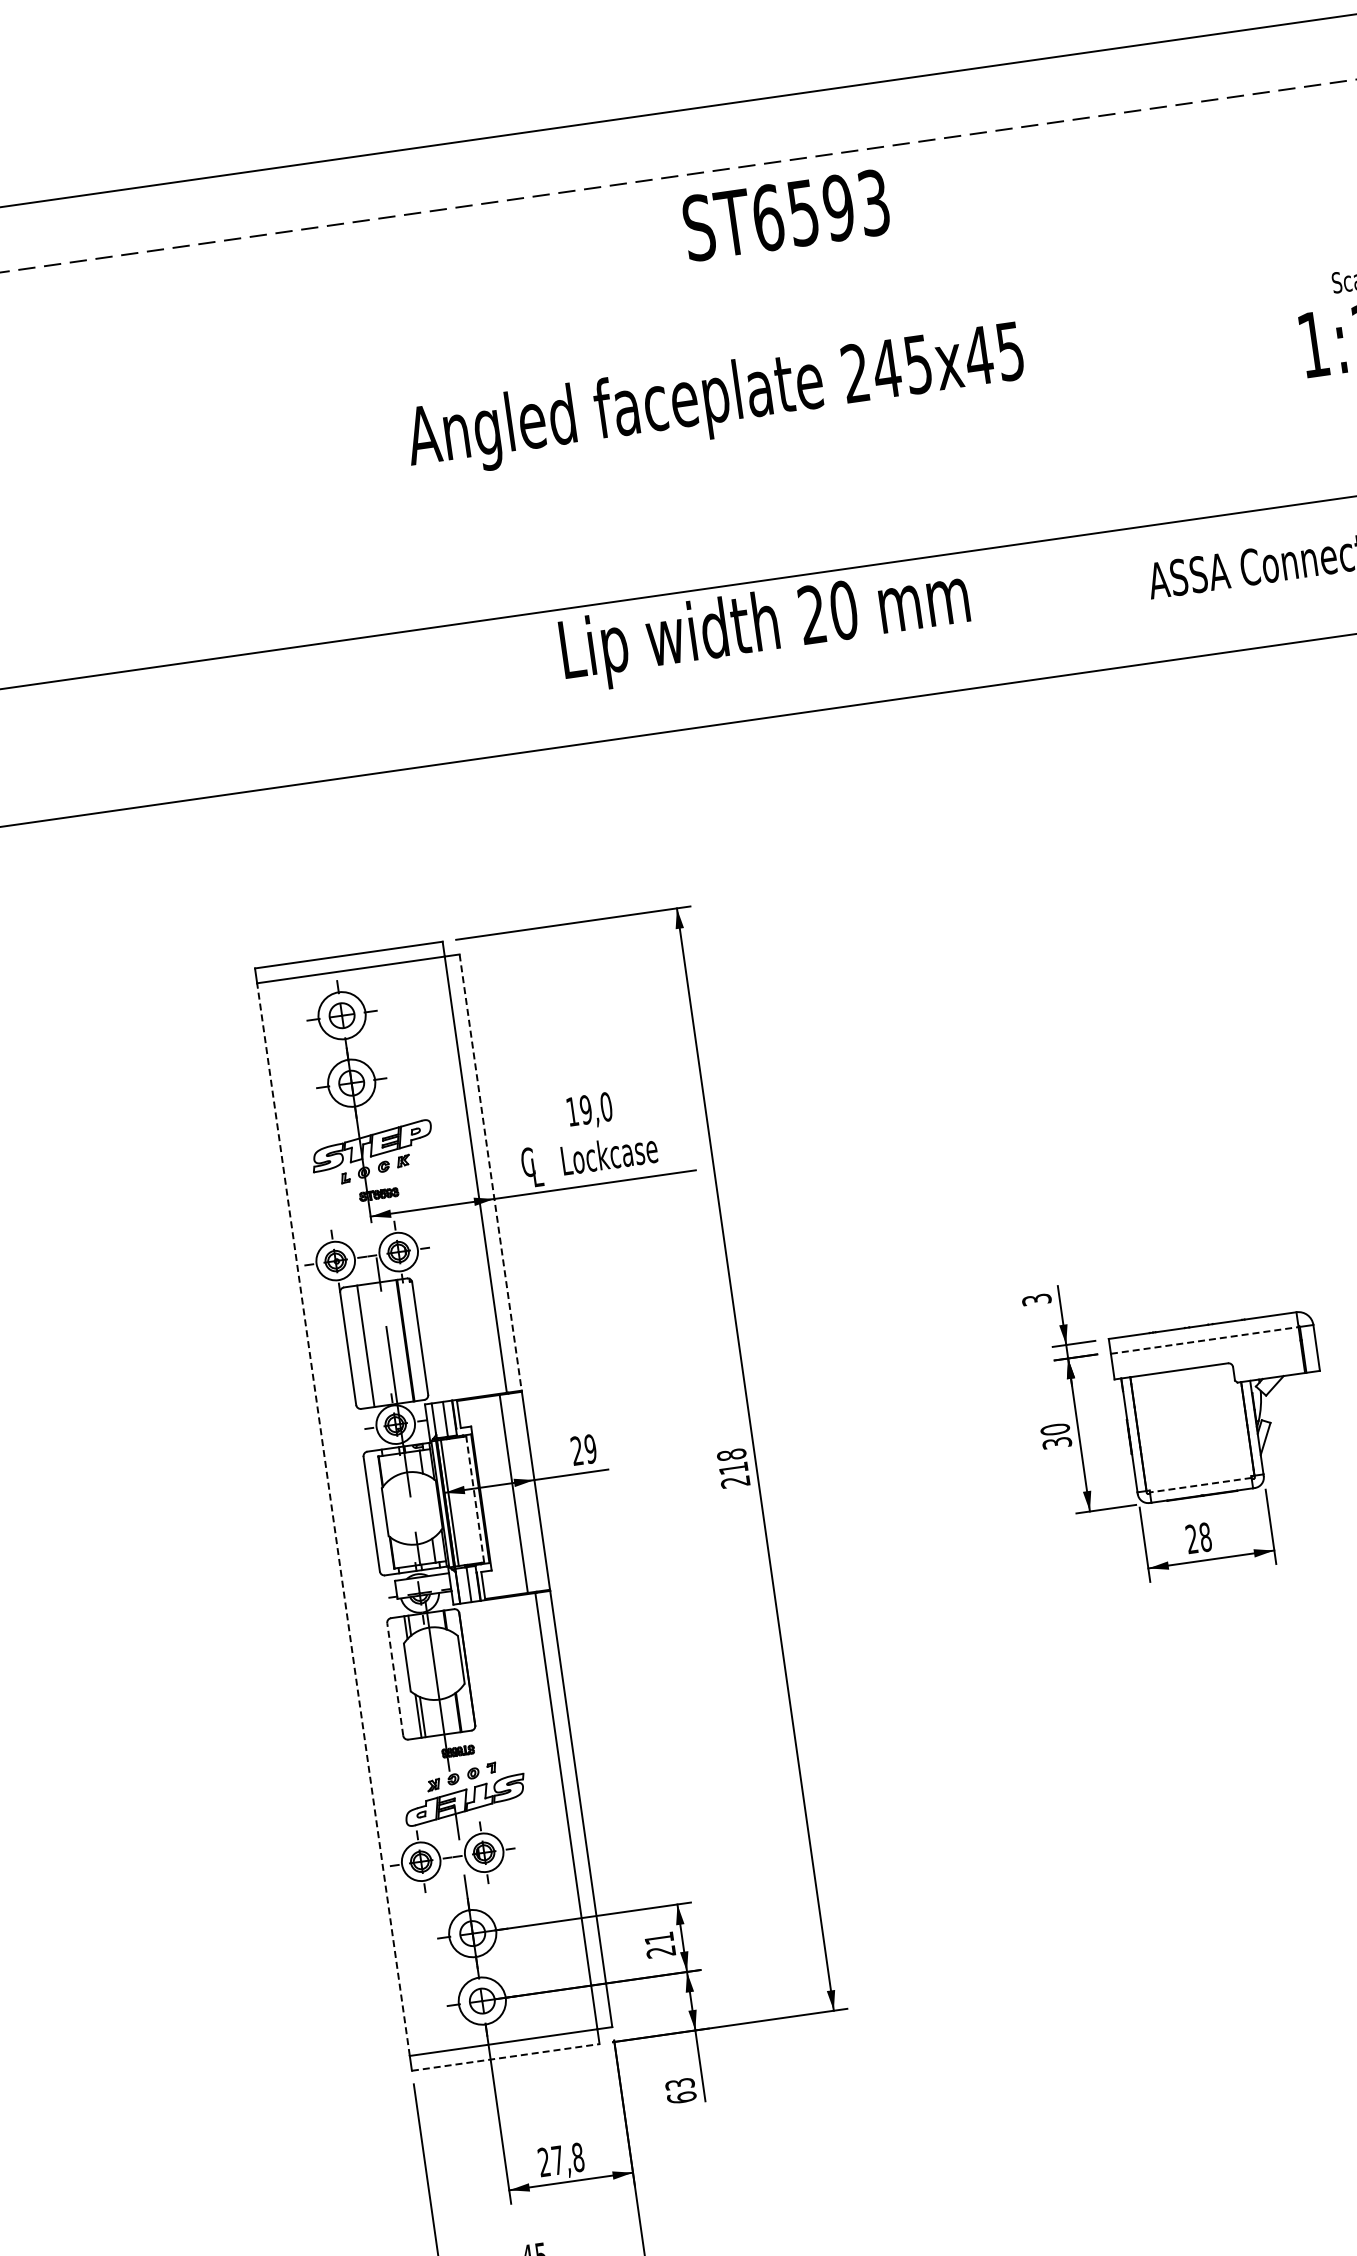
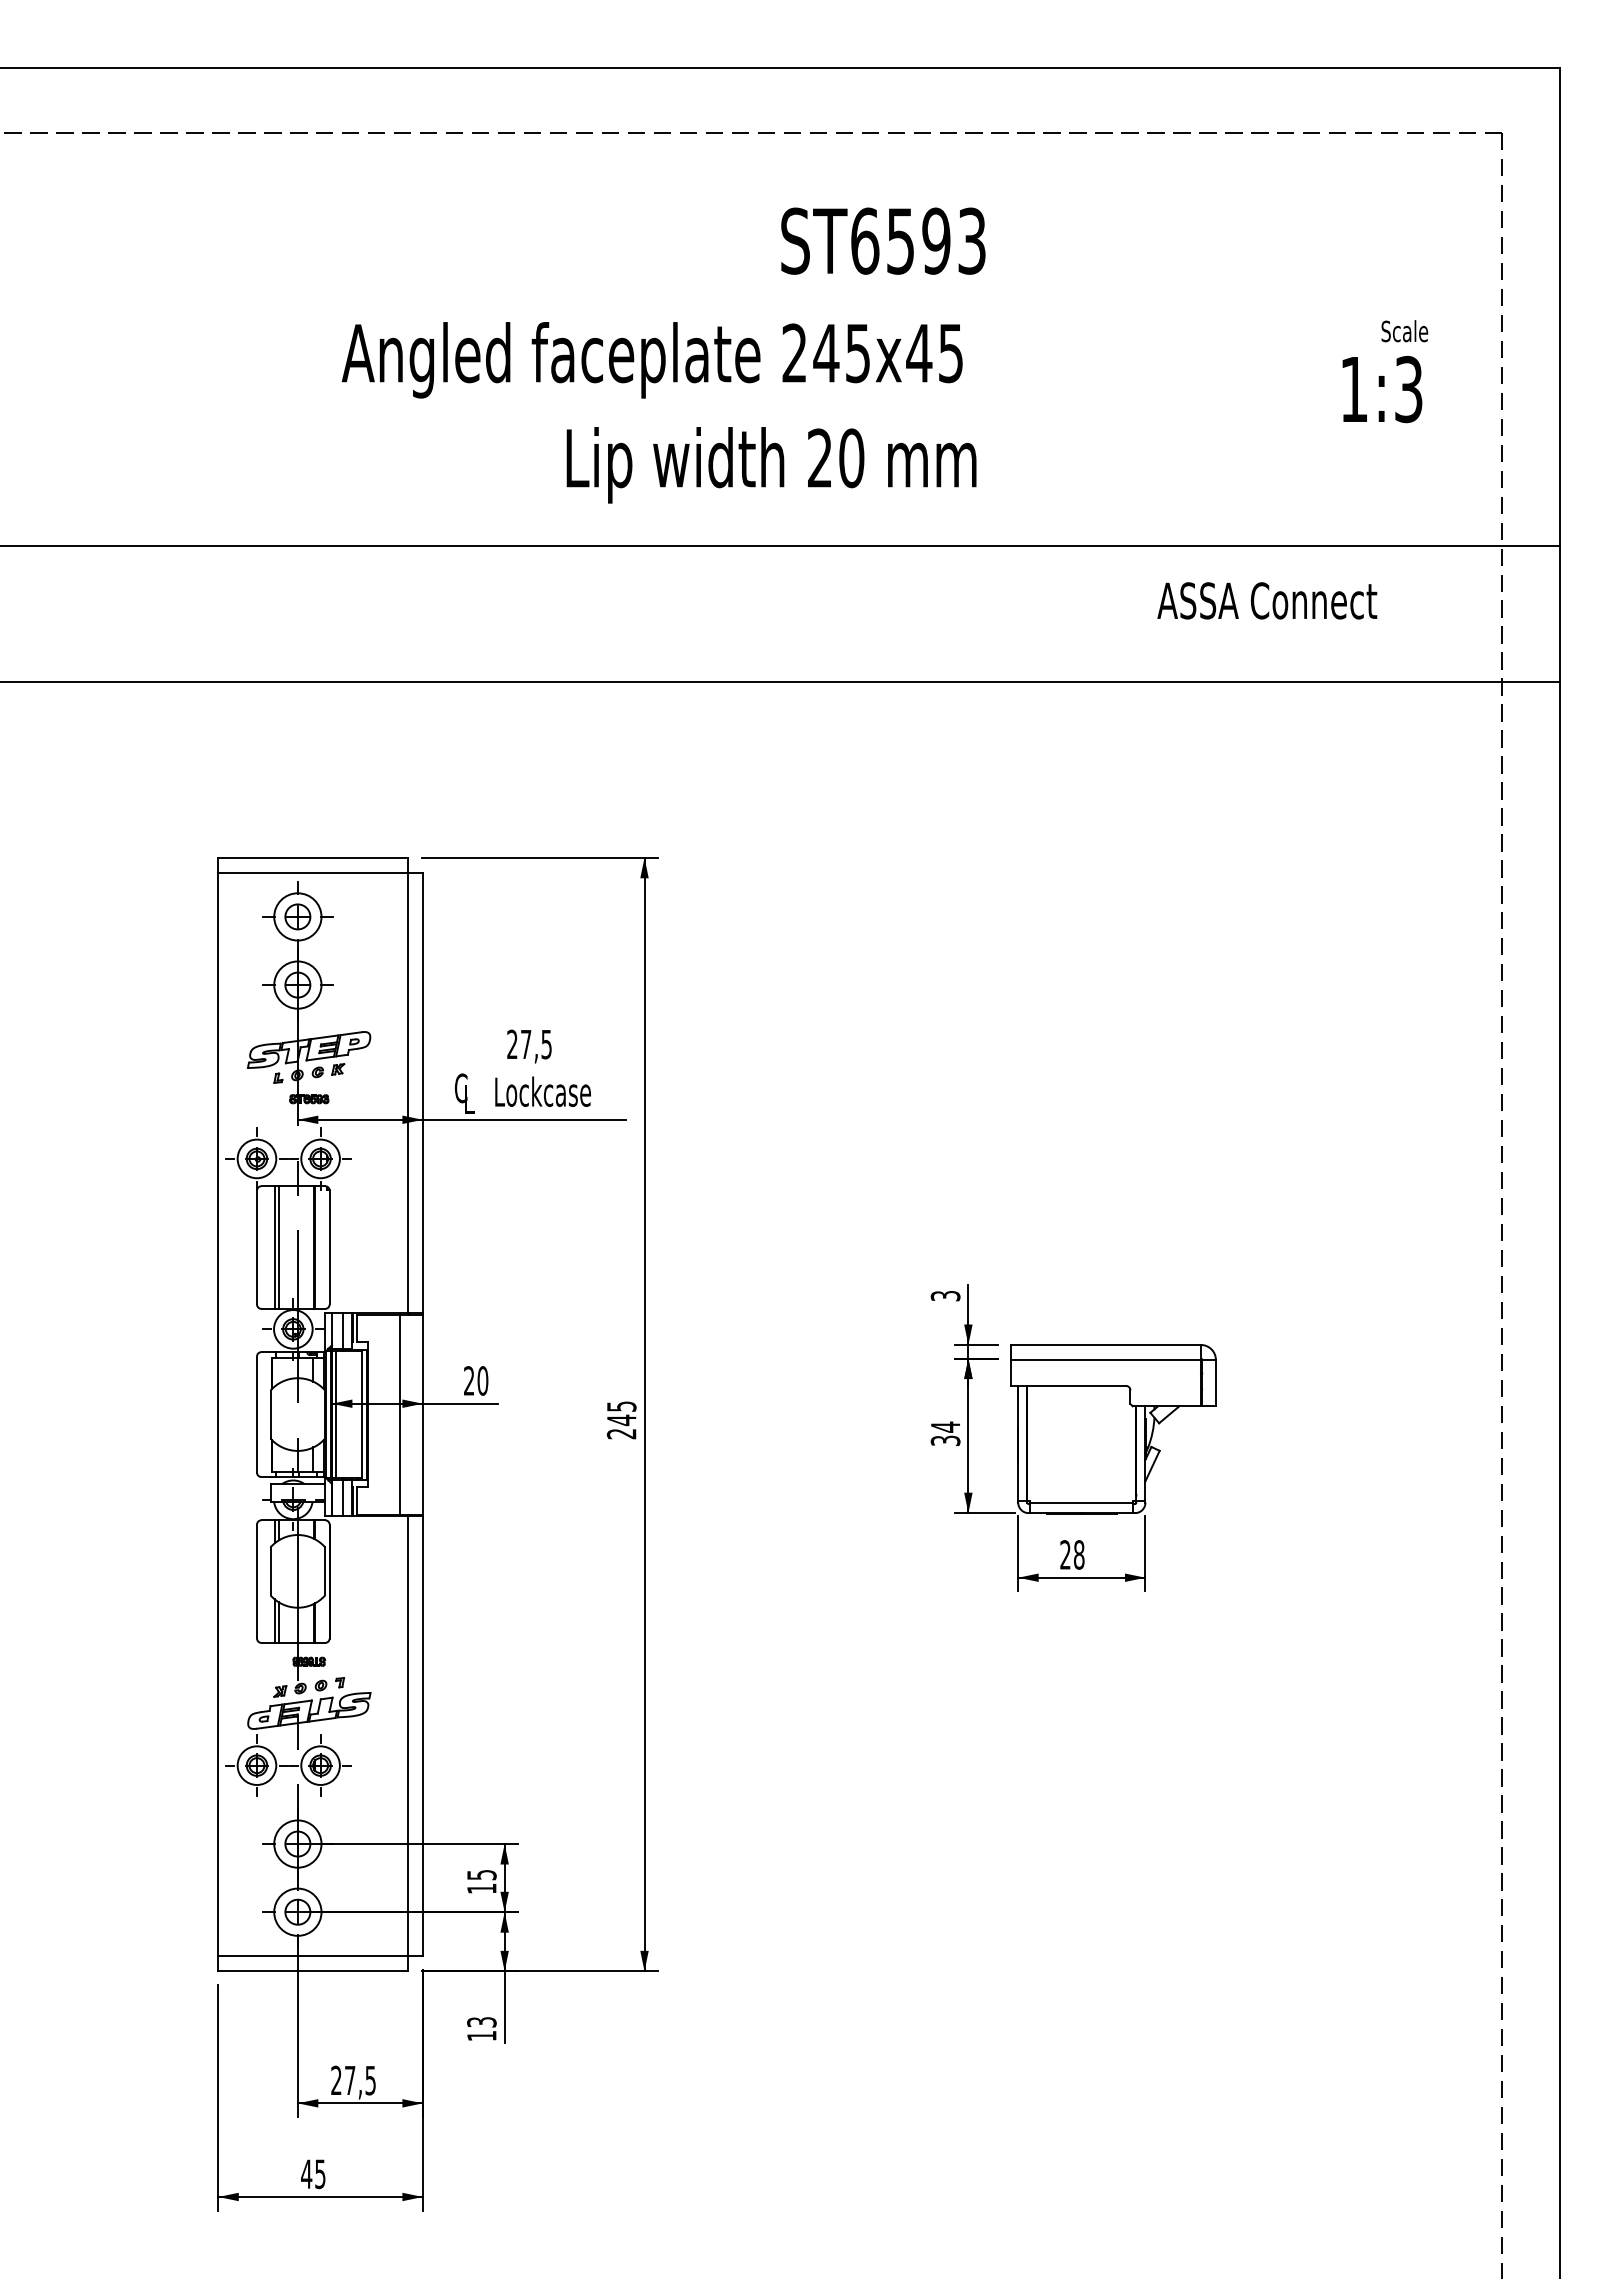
text: (786, 214) -> (883, 240), moved
text: (714, 400) -> (651, 360), moved
text: (765, 628) -> (771, 465), moved
text: (589, 1109) -> (529, 1044), 19,0 -> 27,5
line: (490, 1172) -> (422, 1093), dashed -> solid
line: (1205, 1339) -> (1106, 1359), dashed -> solid
line: (369, 1345) -> (278, 1247), added
text: (1055, 1428) -> (945, 1426), 30 -> 34
text: (590, 1448) -> (482, 1380), 29 -> 20
text: (732, 1461) -> (621, 1413), 218 -> 245
line: (1200, 1485) -> (1081, 1502), dashed -> solid
line: (475, 1499) -> (361, 1414), dashed -> solid
line: (333, 1519) -> (218, 1414), dashed -> solid
line: (394, 1679) -> (256, 1581), dashed -> solid
text: (659, 1944) -> (481, 1881), 21 -> 15
line: (506, 2057) -> (313, 1971), dashed -> solid
text: (681, 2097) -> (481, 2035), 63 -> 13
text: (577, 2157) -> (370, 2080), 27,8 -> 27,5

